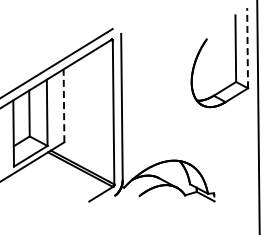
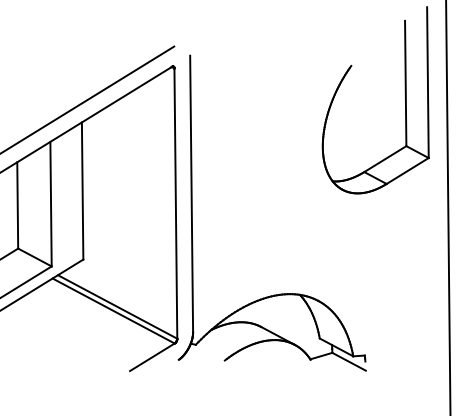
line: (247, 47) -> (427, 81), dashed -> solid
line: (64, 105) -> (83, 190), dashed -> solid

